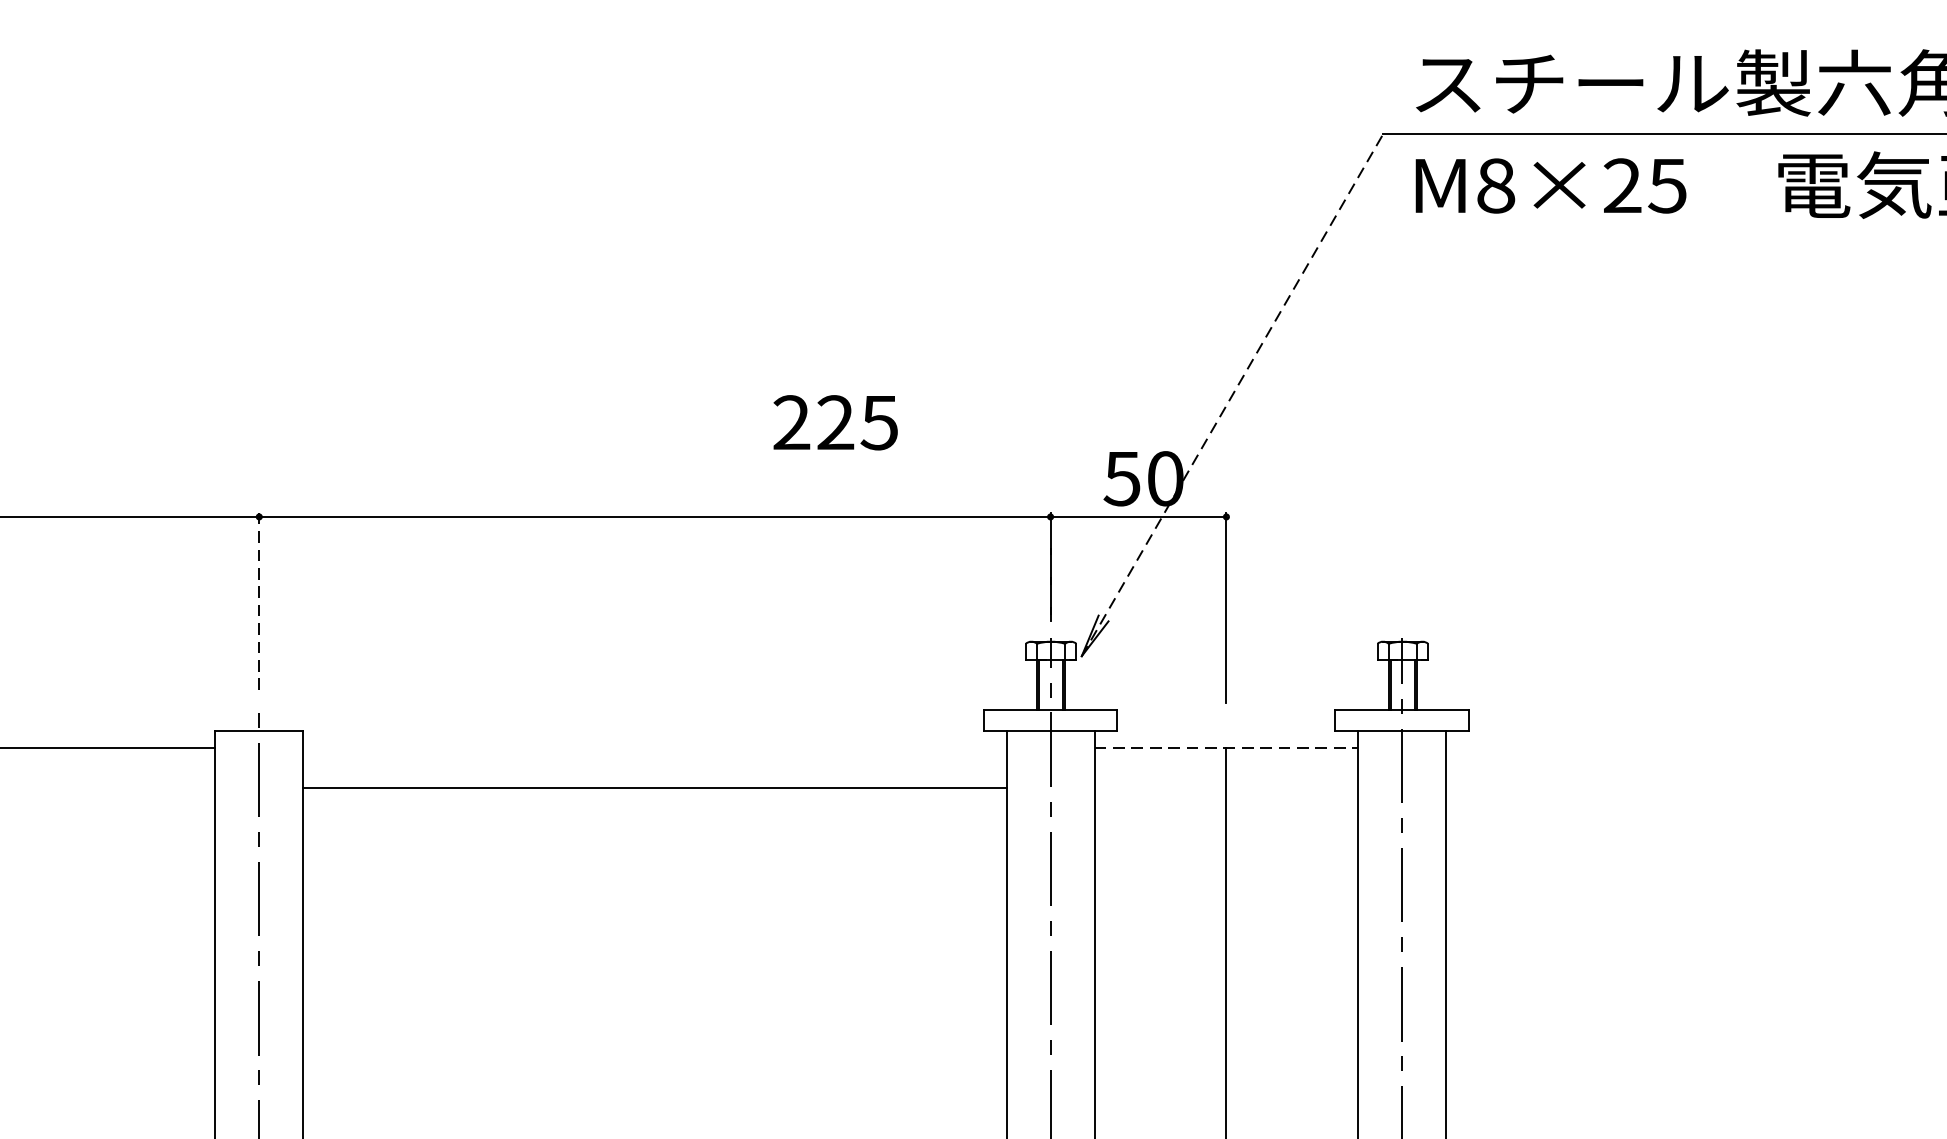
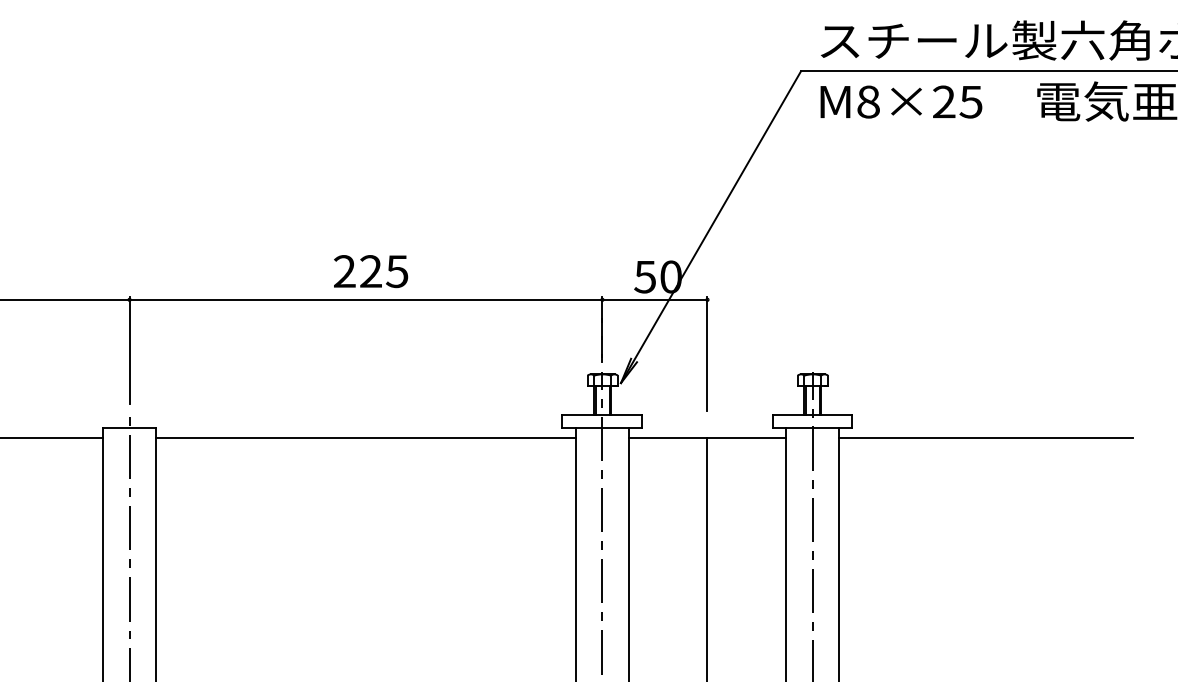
line: (1233, 394) -> (711, 226), dashed -> solid
text: (836, 422) -> (371, 271), moved
line: (259, 601) -> (129, 350), dashed -> solid
line: (1226, 749) -> (707, 438), dashed -> solid
line: (1691, 749) -> (985, 438), added
line: (654, 789) -> (365, 438), moved

